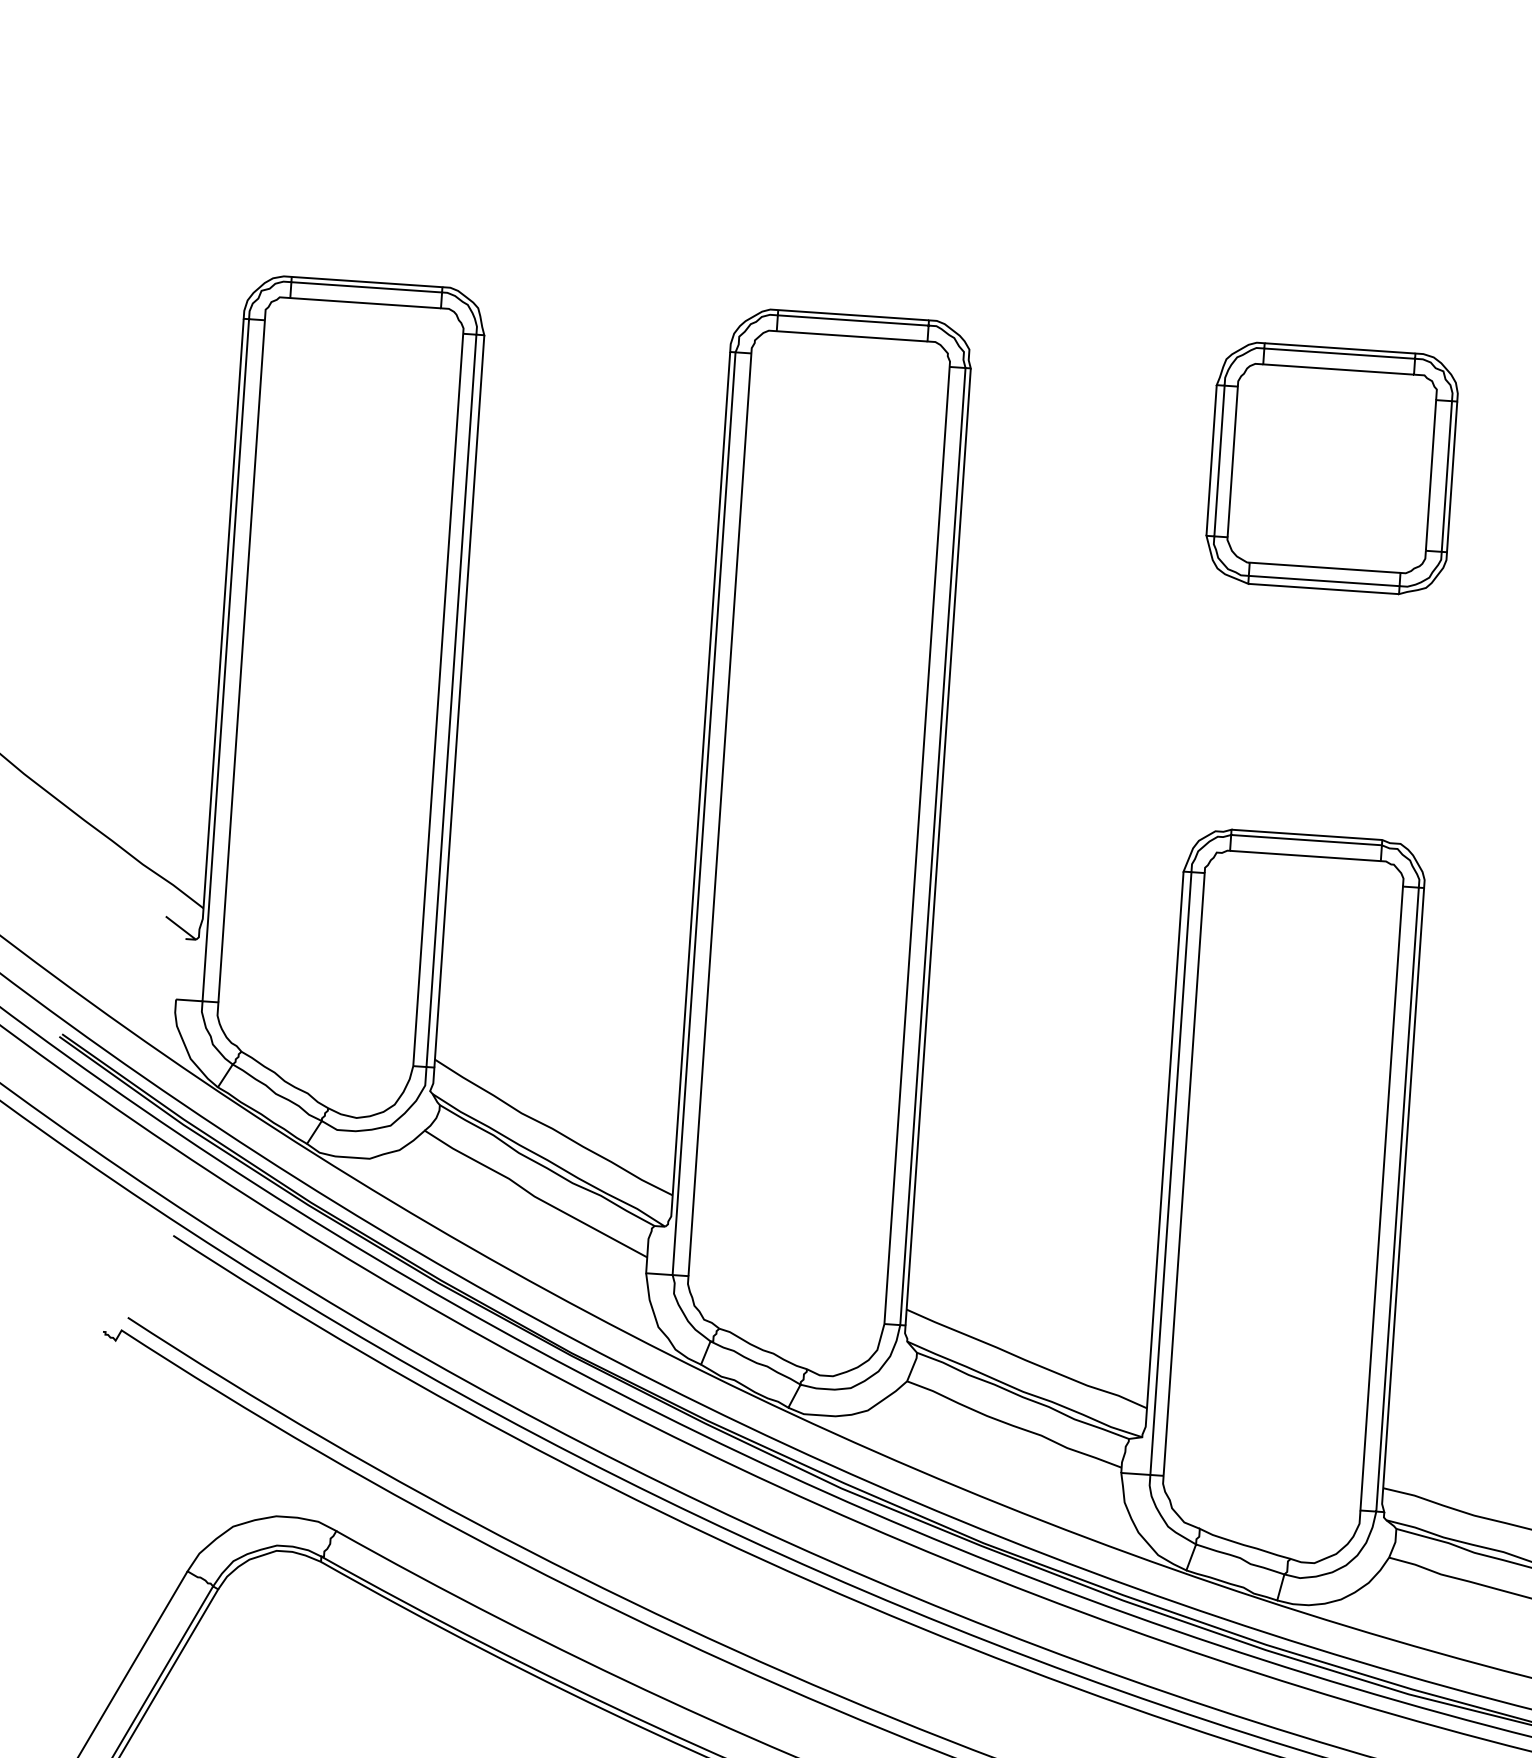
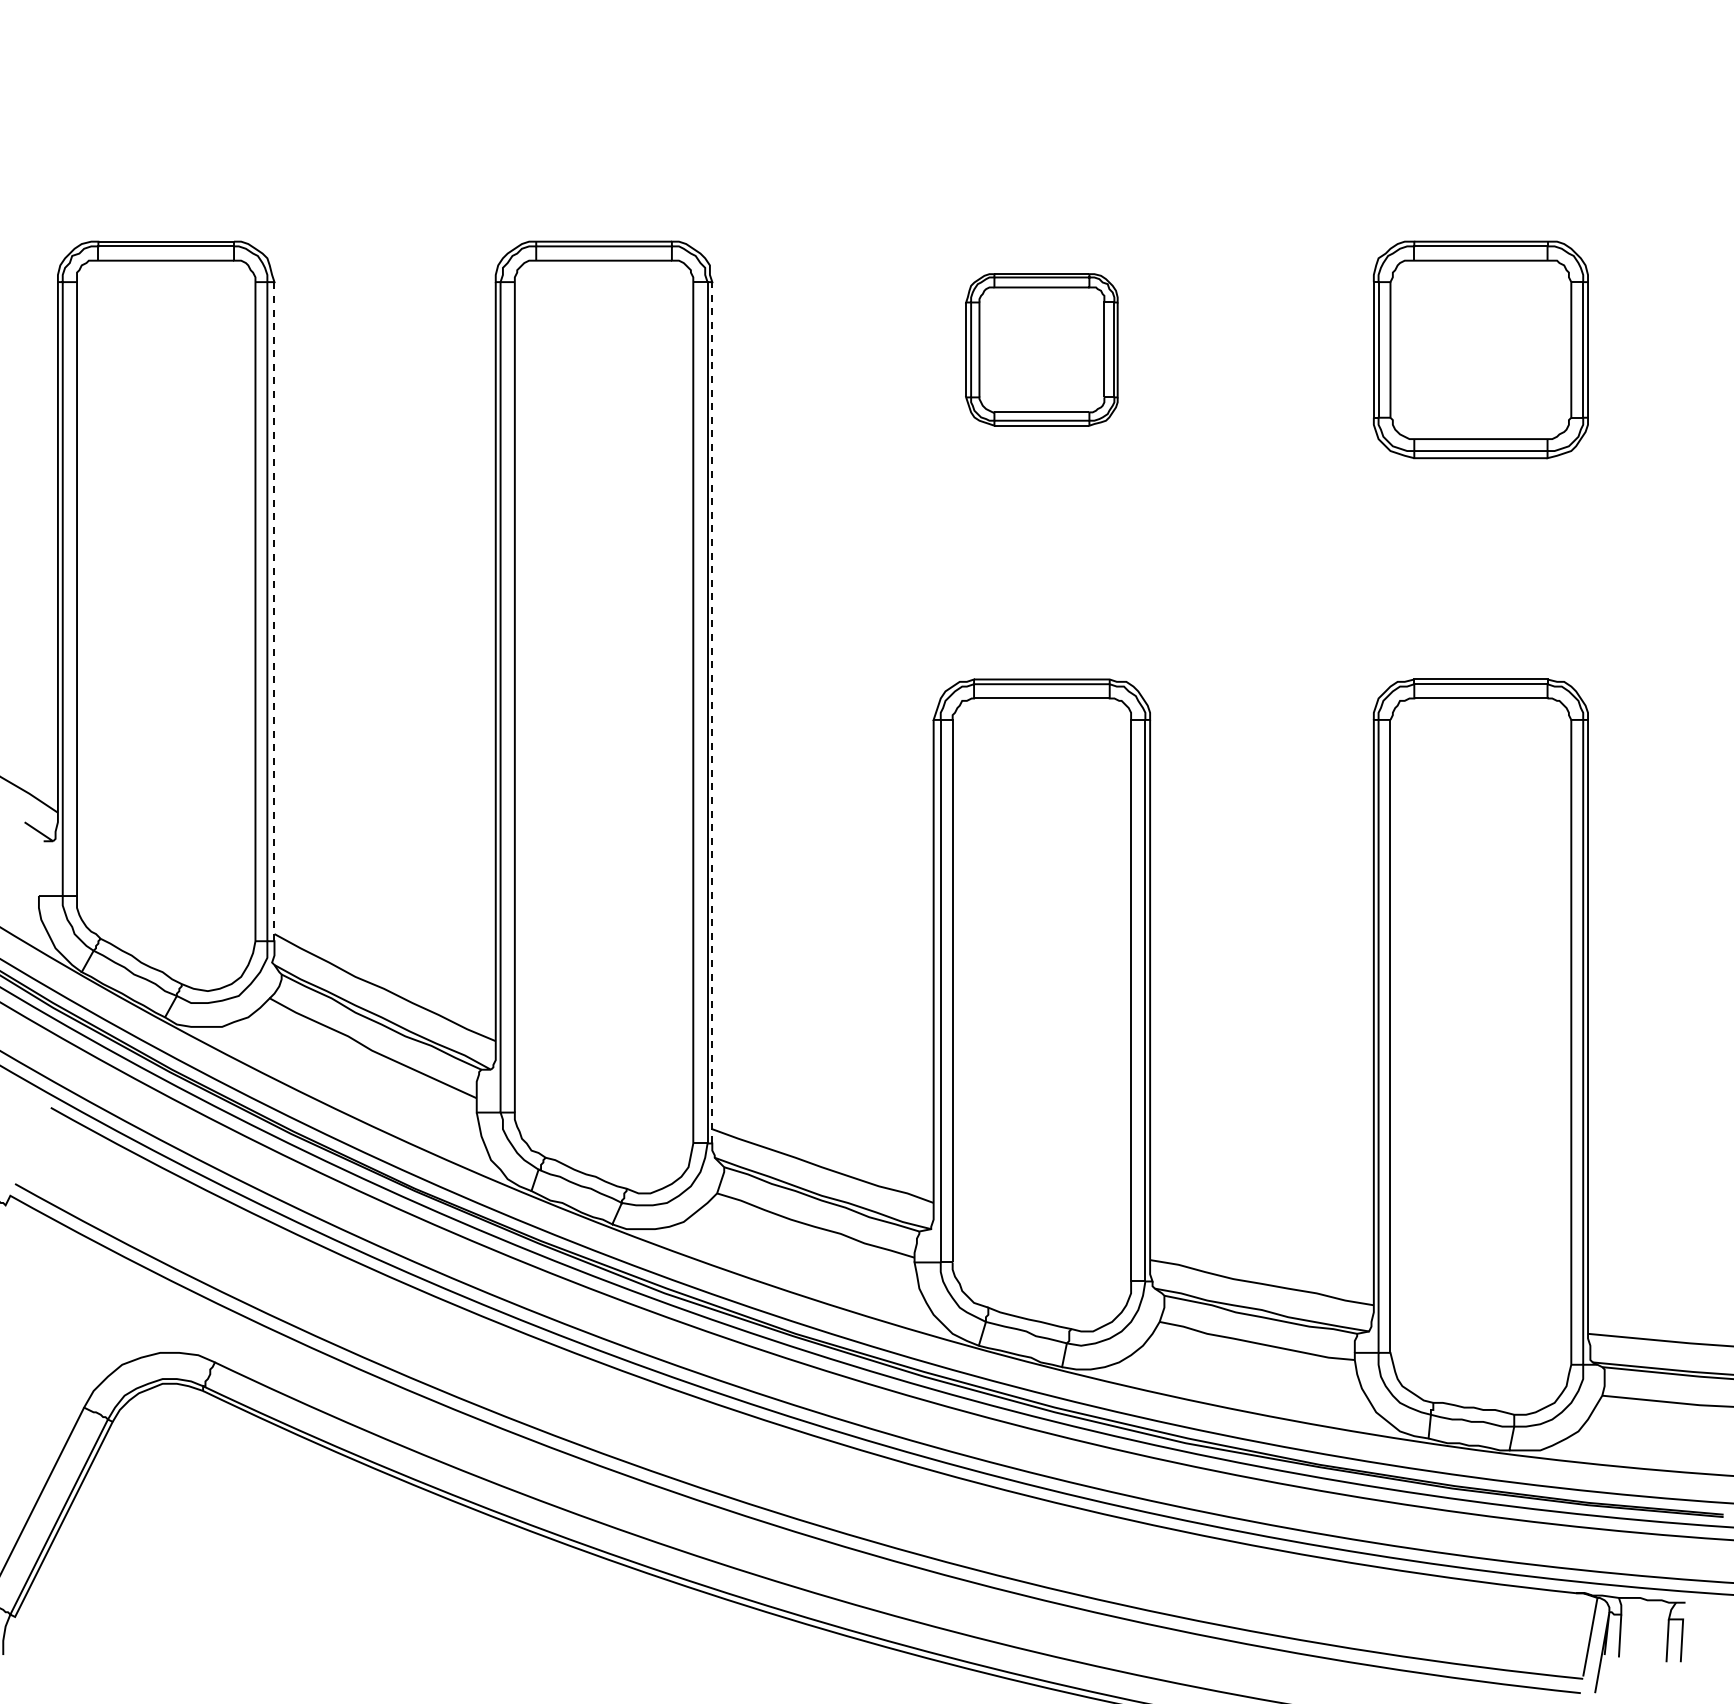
part: (1331, 468) -> (1041, 349), size x0.7
line: (459, 702) -> (274, 612), solid -> dashed
line: (938, 847) -> (712, 713), solid -> dashed

